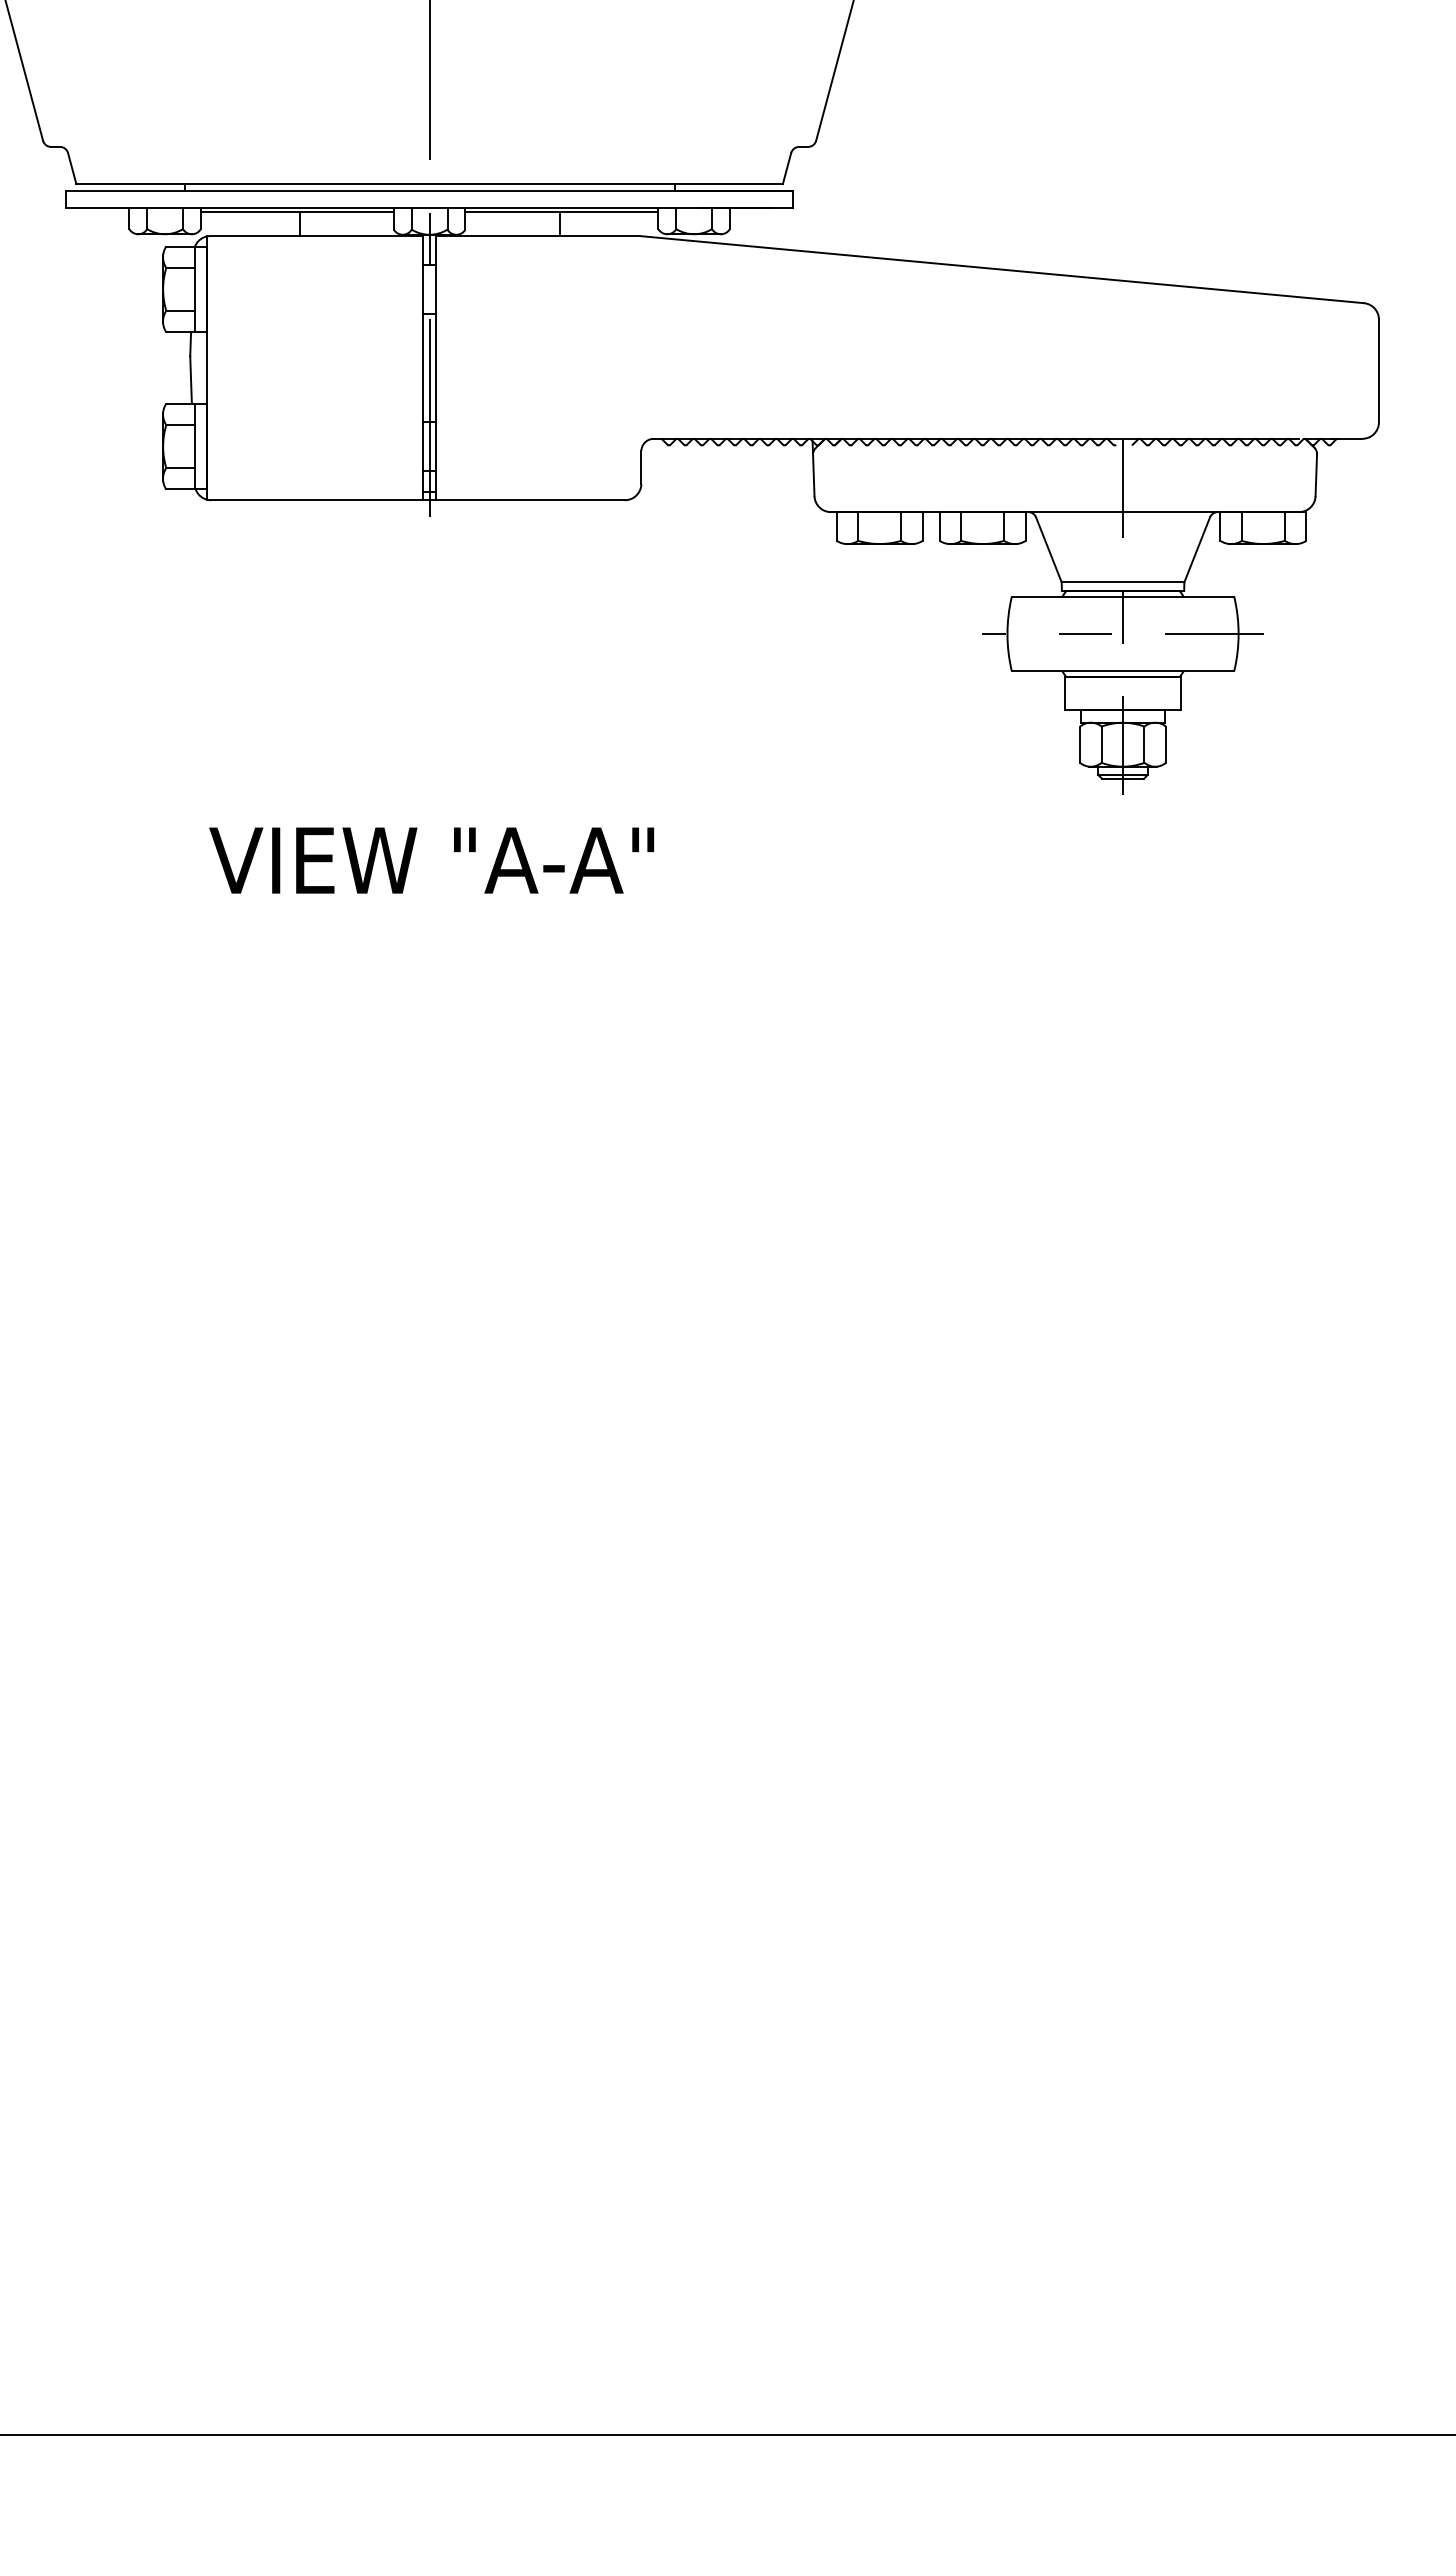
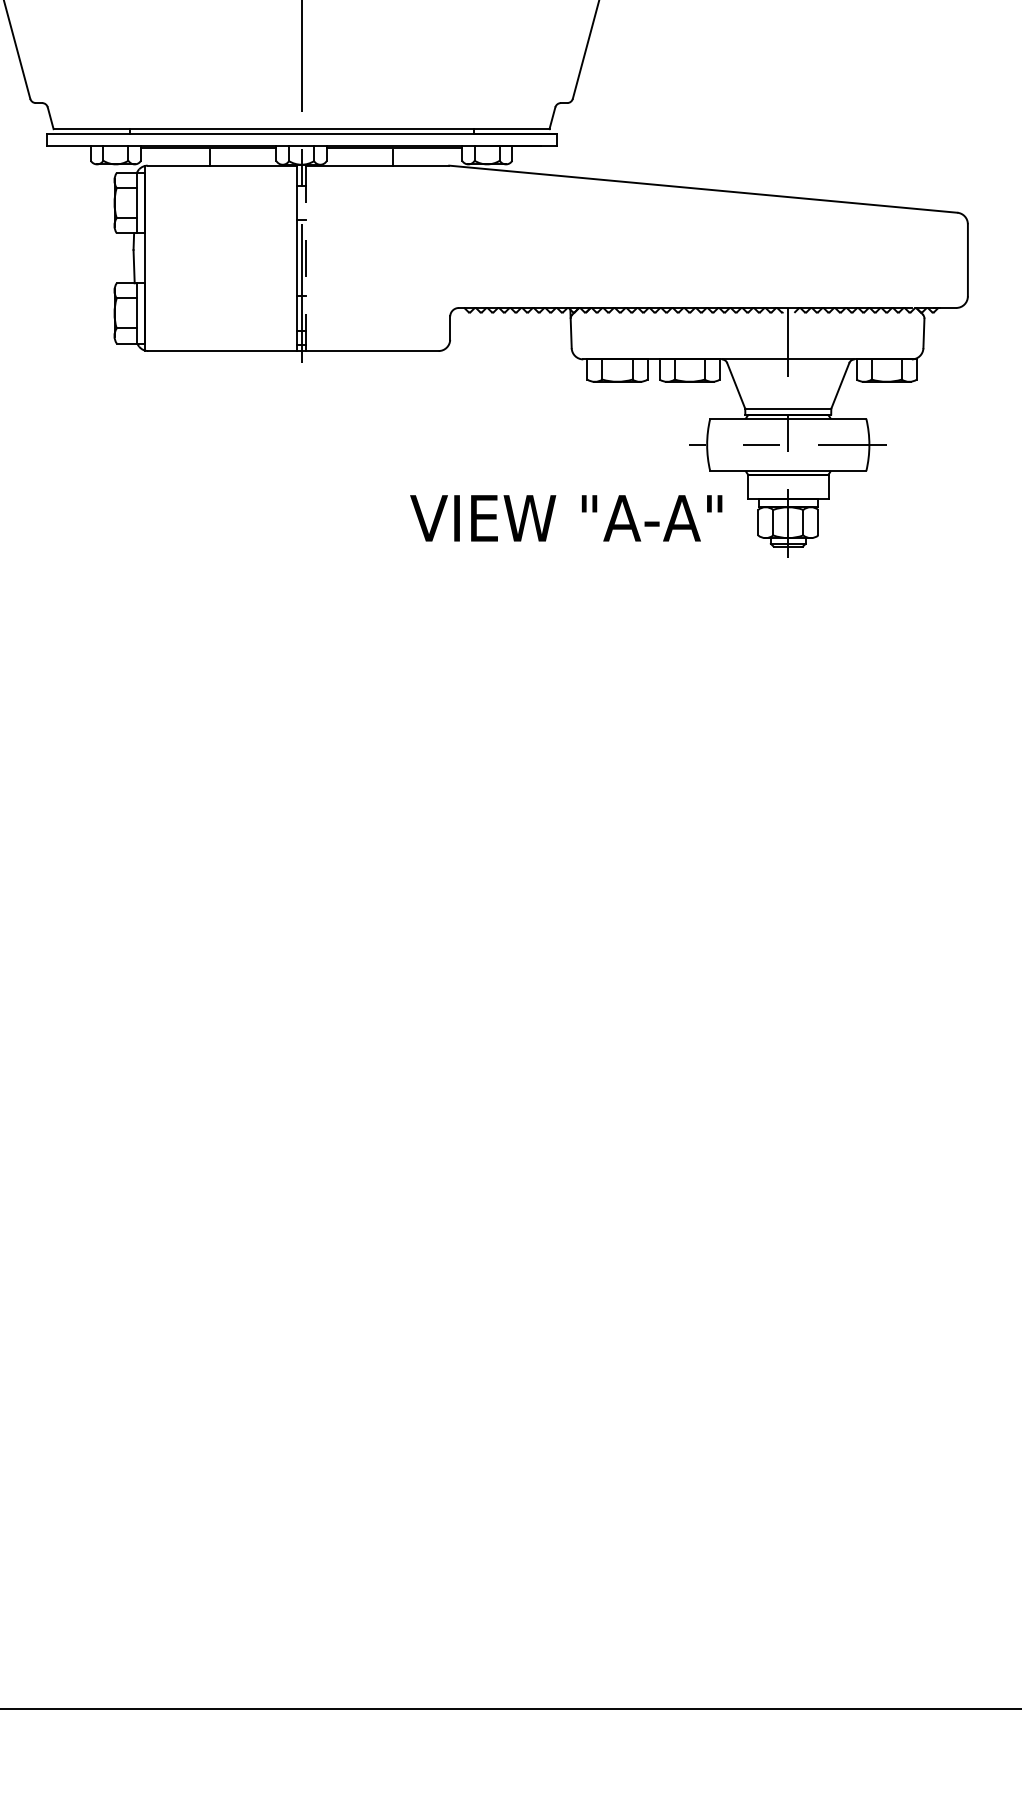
line: (435, 368) -> (305, 258), solid -> dashed
text: (431, 860) -> (566, 518), moved

